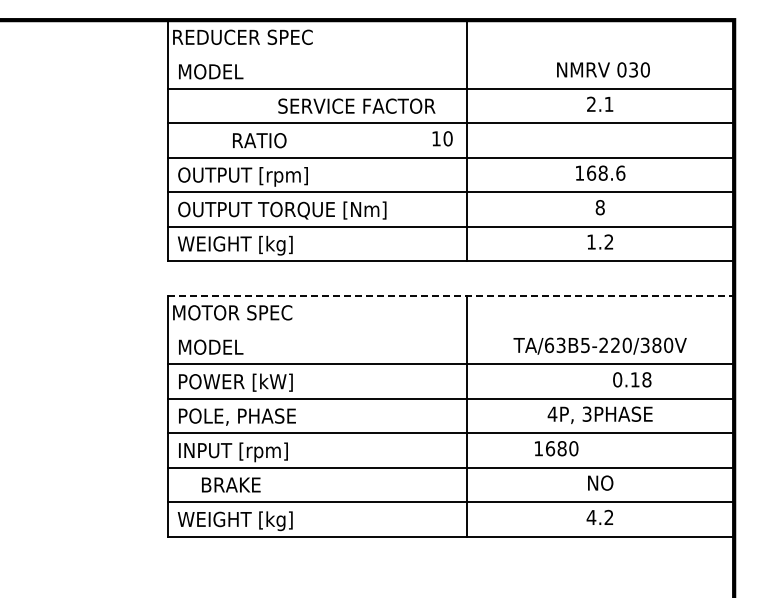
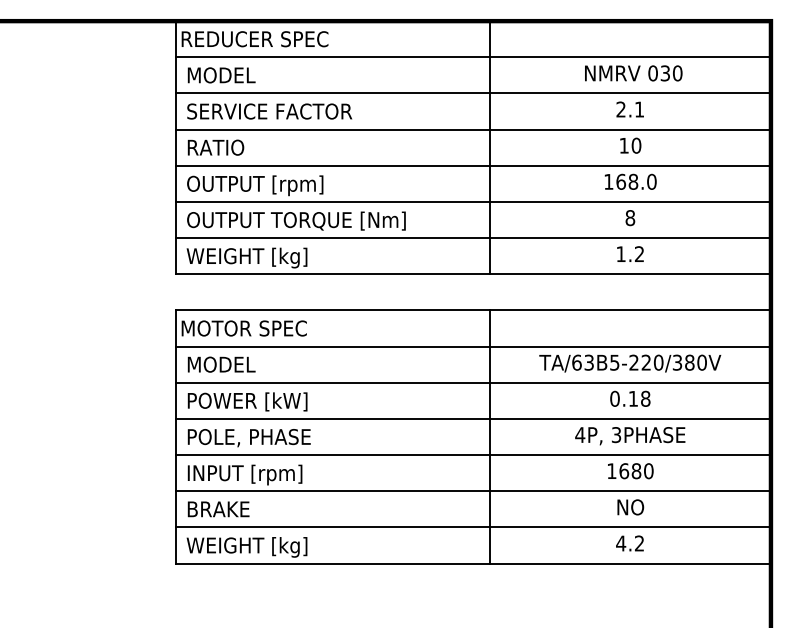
line: (450, 54) -> (473, 57), added
text: (356, 105) -> (269, 110), moved
text: (442, 138) -> (630, 145), moved
text: (259, 140) -> (215, 147), moved
text: (620, 172) -> (651, 181), 168.6 -> 168.0
line: (451, 295) -> (474, 310), dashed -> solid
line: (450, 330) -> (473, 347), added
text: (632, 379) -> (630, 398), moved
text: (556, 448) -> (630, 471), moved
text: (231, 484) -> (218, 508), moved

